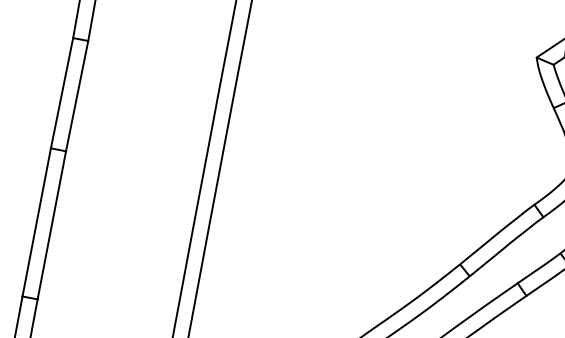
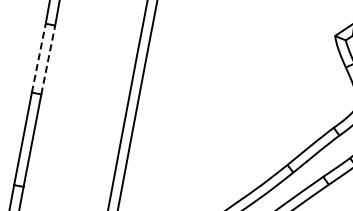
line: (61, 92) -> (38, 57), solid -> dashed
line: (77, 95) -> (48, 59), solid -> dashed

